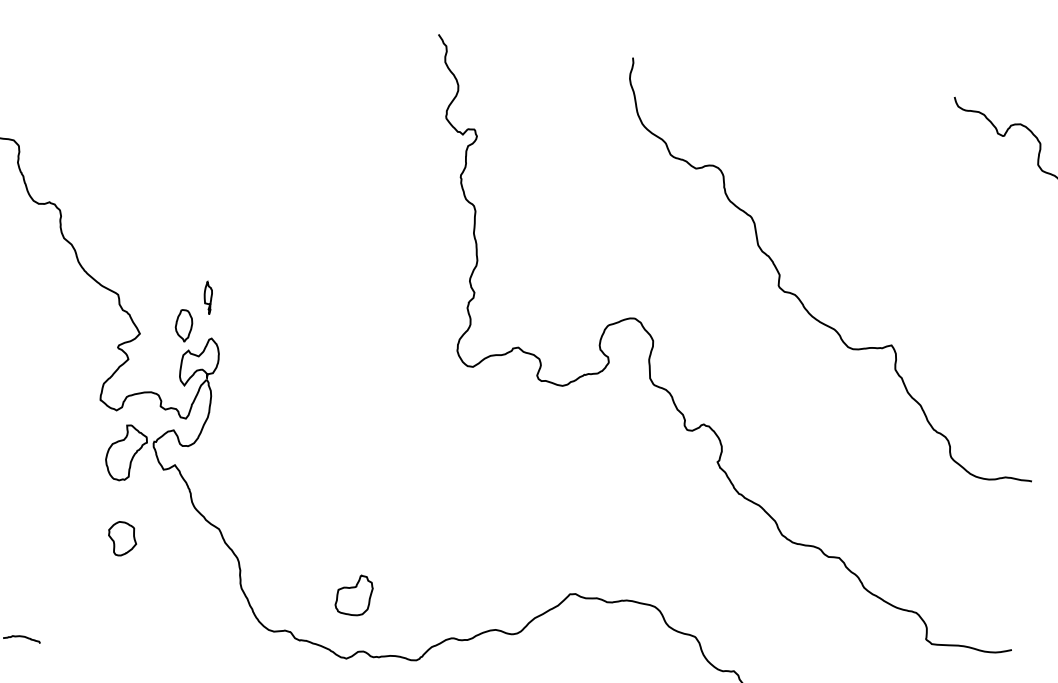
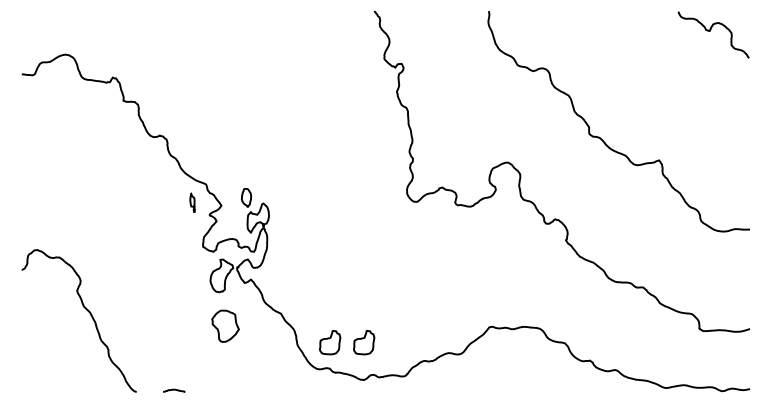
part: (208, 296) -> (192, 202), moved
part: (122, 537) -> (225, 325), size x1.6
part: (297, 588) -> (330, 342), added

